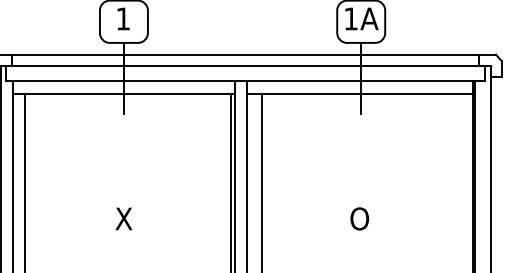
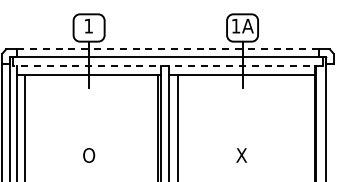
line: (246, 55) -> (168, 49), solid -> dashed
line: (246, 81) -> (168, 66), solid -> dashed
text: (124, 218) -> (89, 155), X -> O
text: (359, 218) -> (241, 155), O -> X

